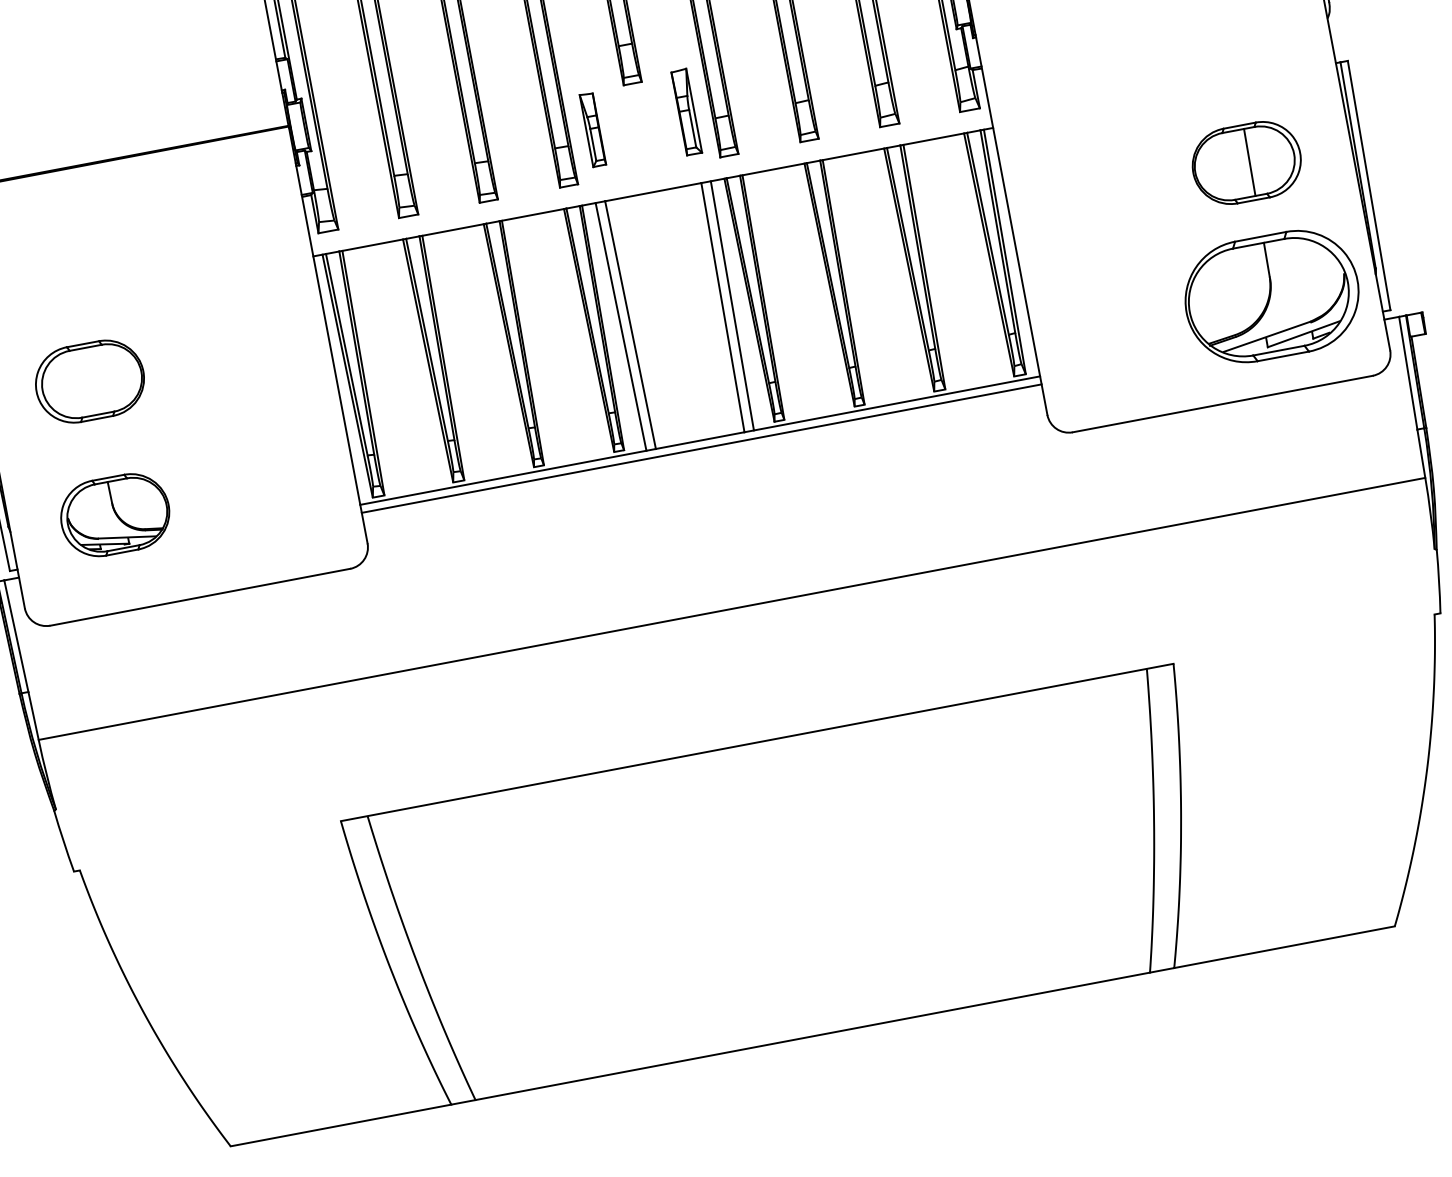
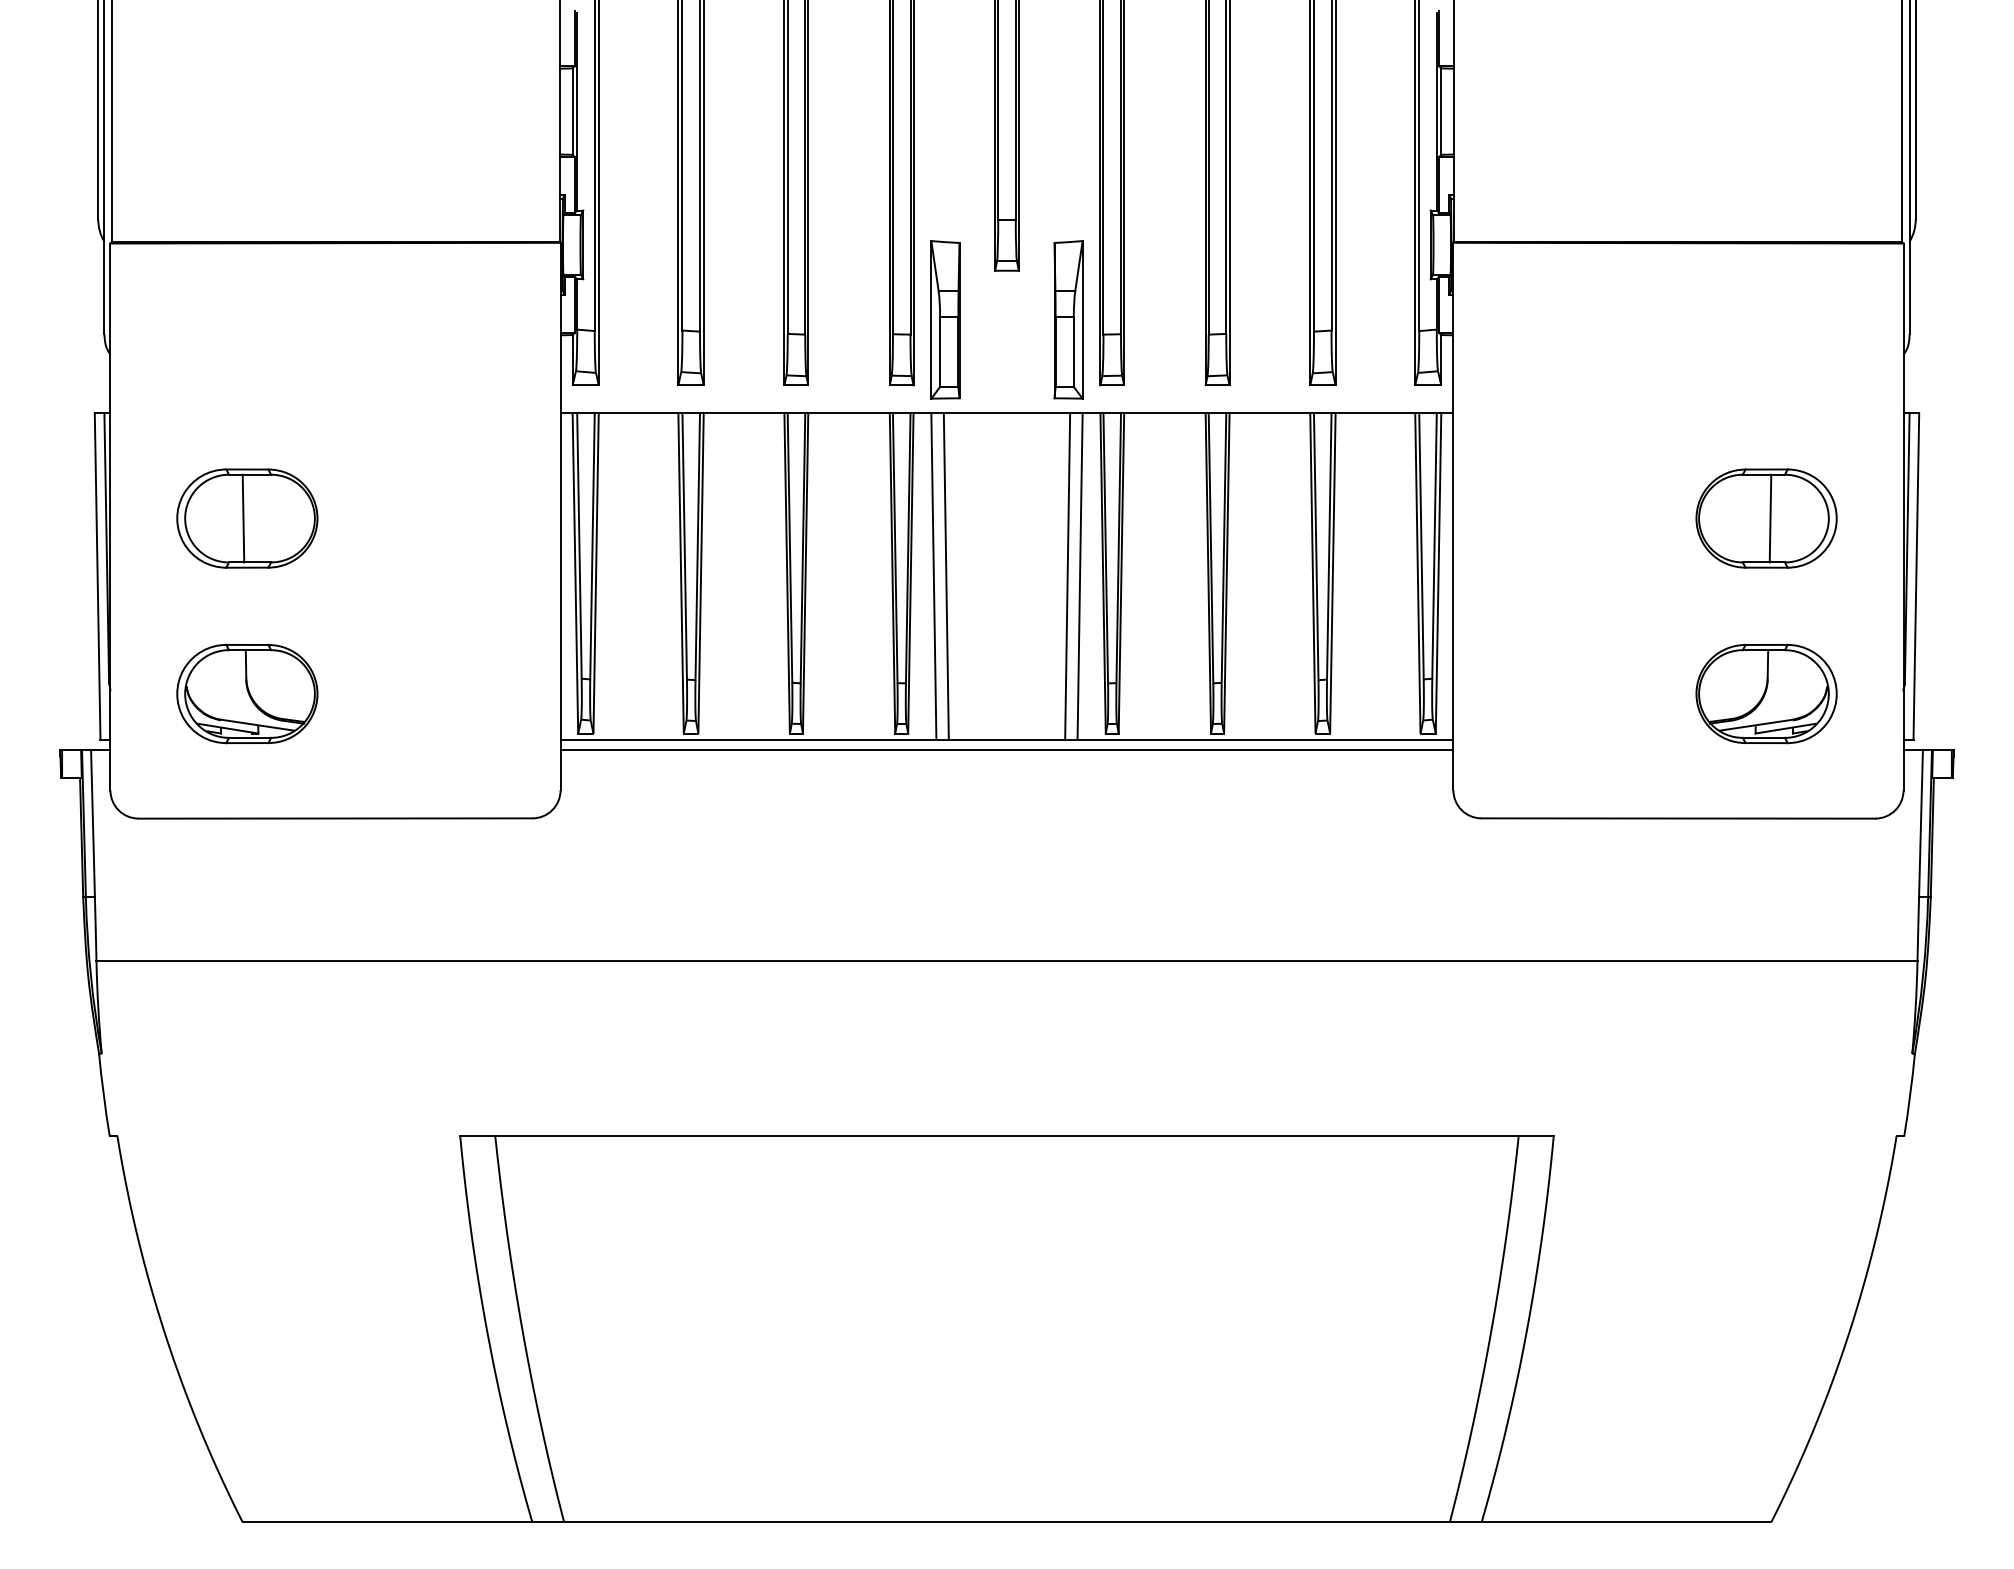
part: (686, 111) -> (1068, 319), size x1.43
part: (592, 129) -> (945, 319), size x1.67
part: (1271, 296) -> (1766, 693), size x0.62
line: (87, 382) -> (243, 518), added

